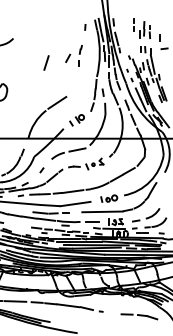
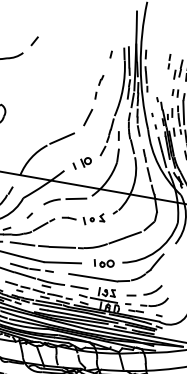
line: (68, 57) -> (35, 40), moved
line: (46, 62) -> (88, 116), moved

